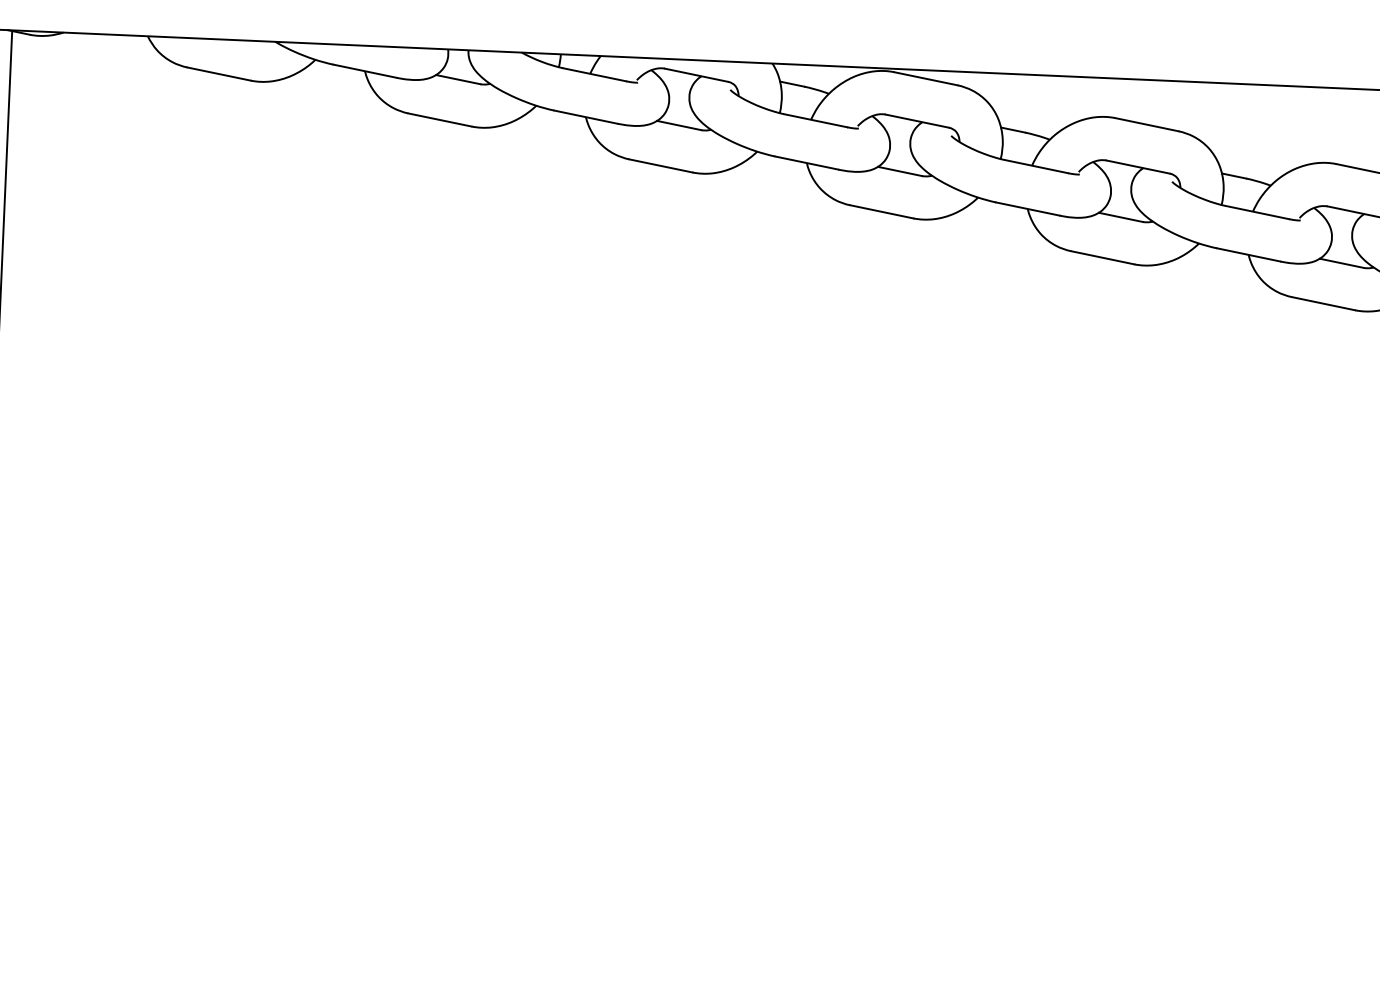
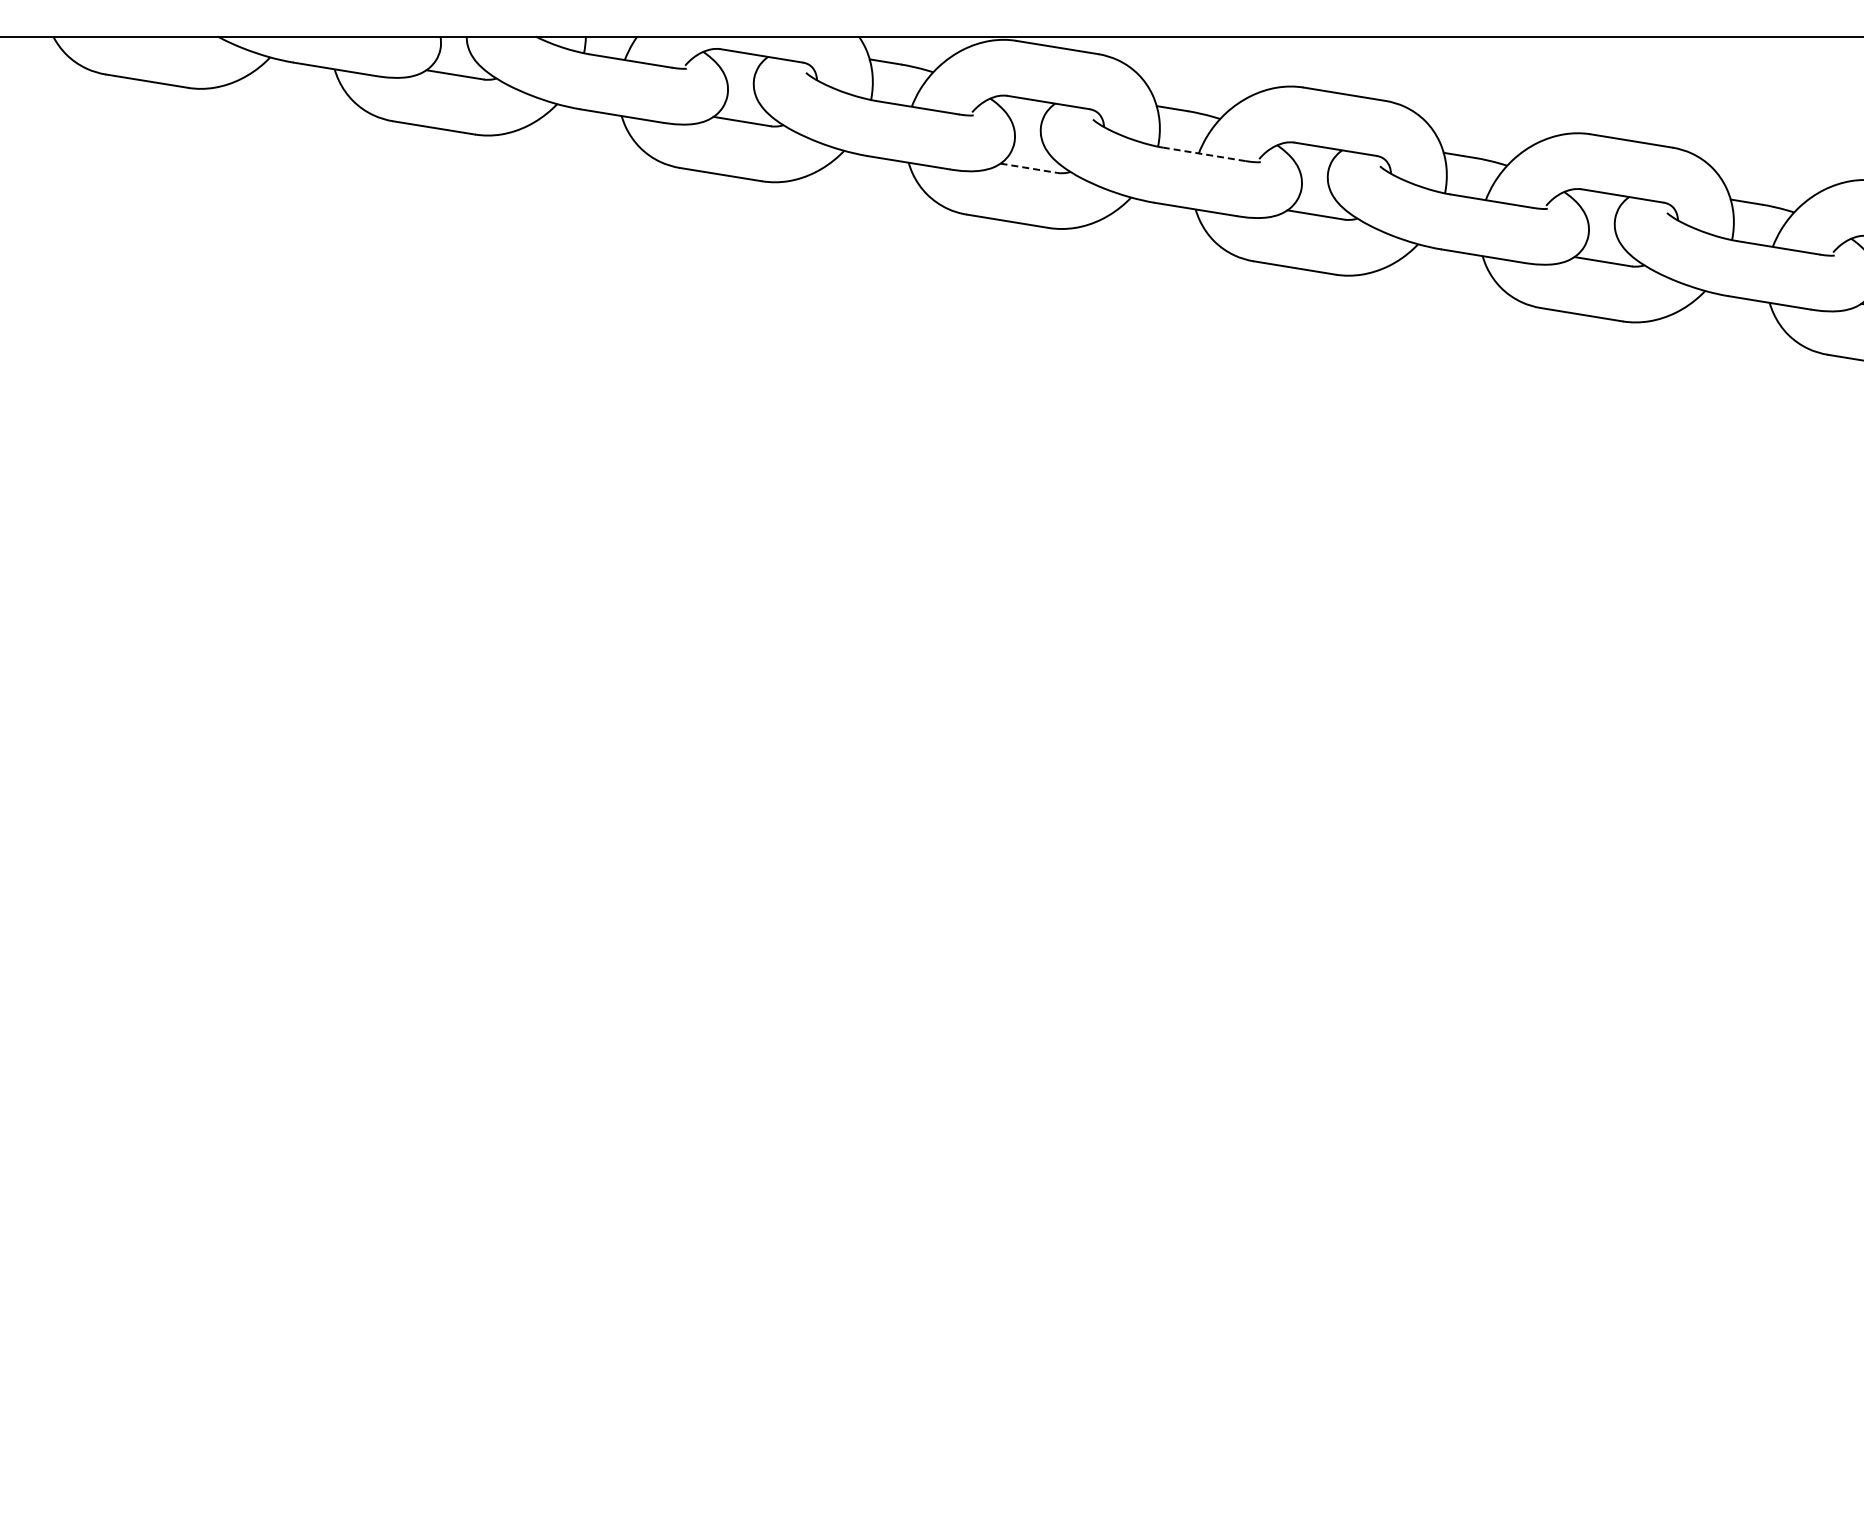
line: (1036, 166) -> (1204, 154), solid -> dashed
line: (900, 171) -> (1029, 168), solid -> dashed

